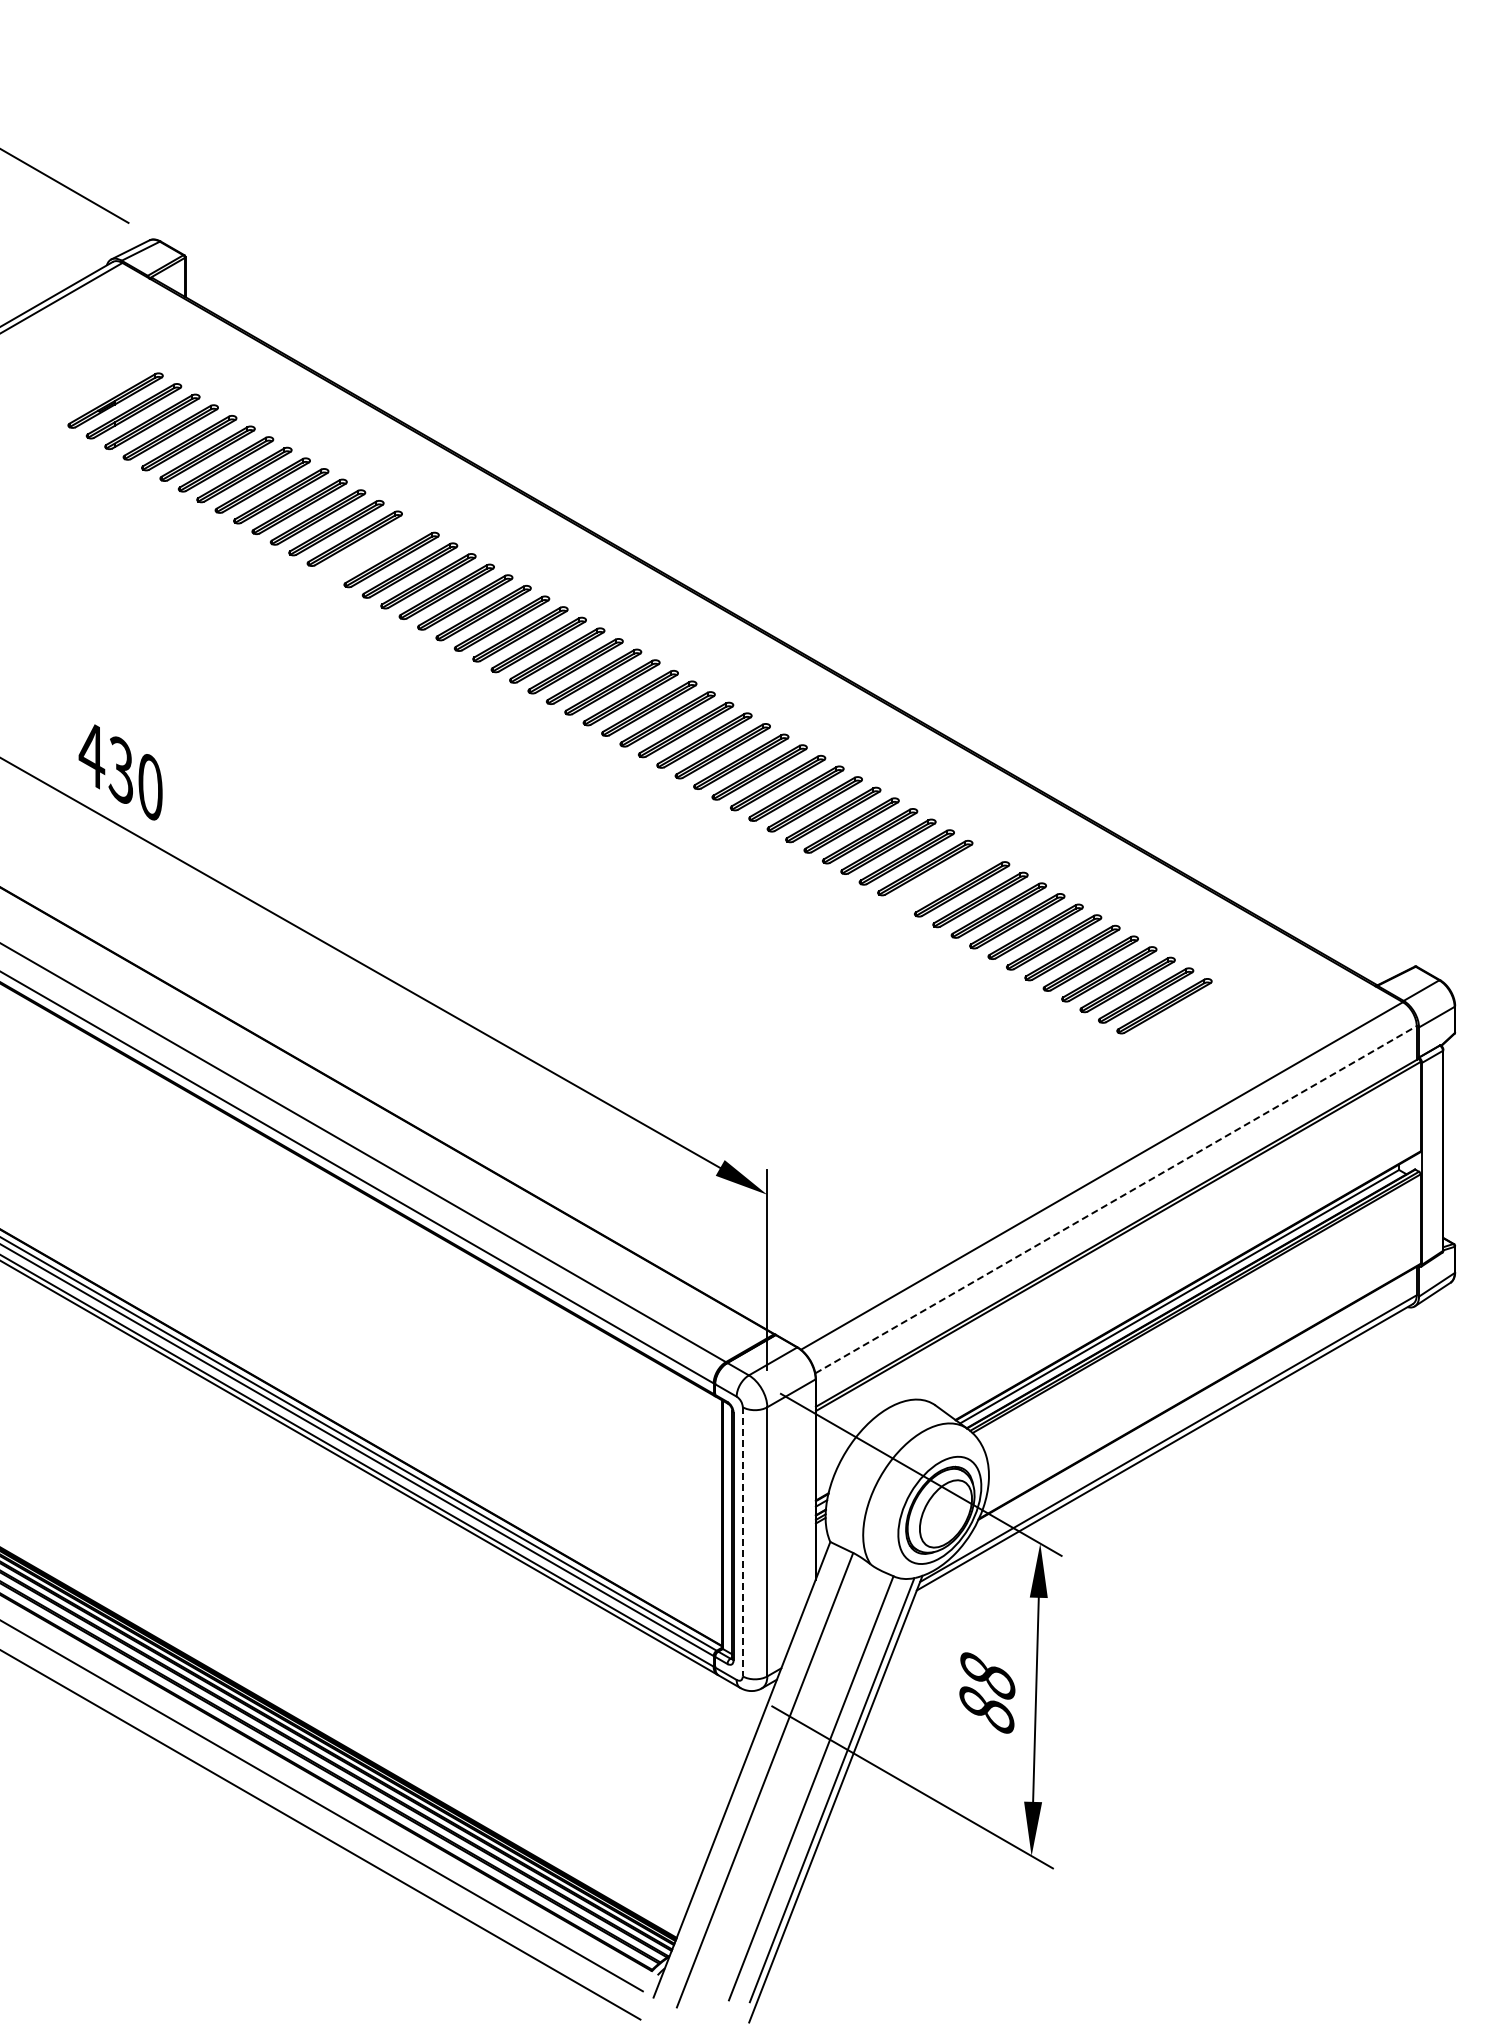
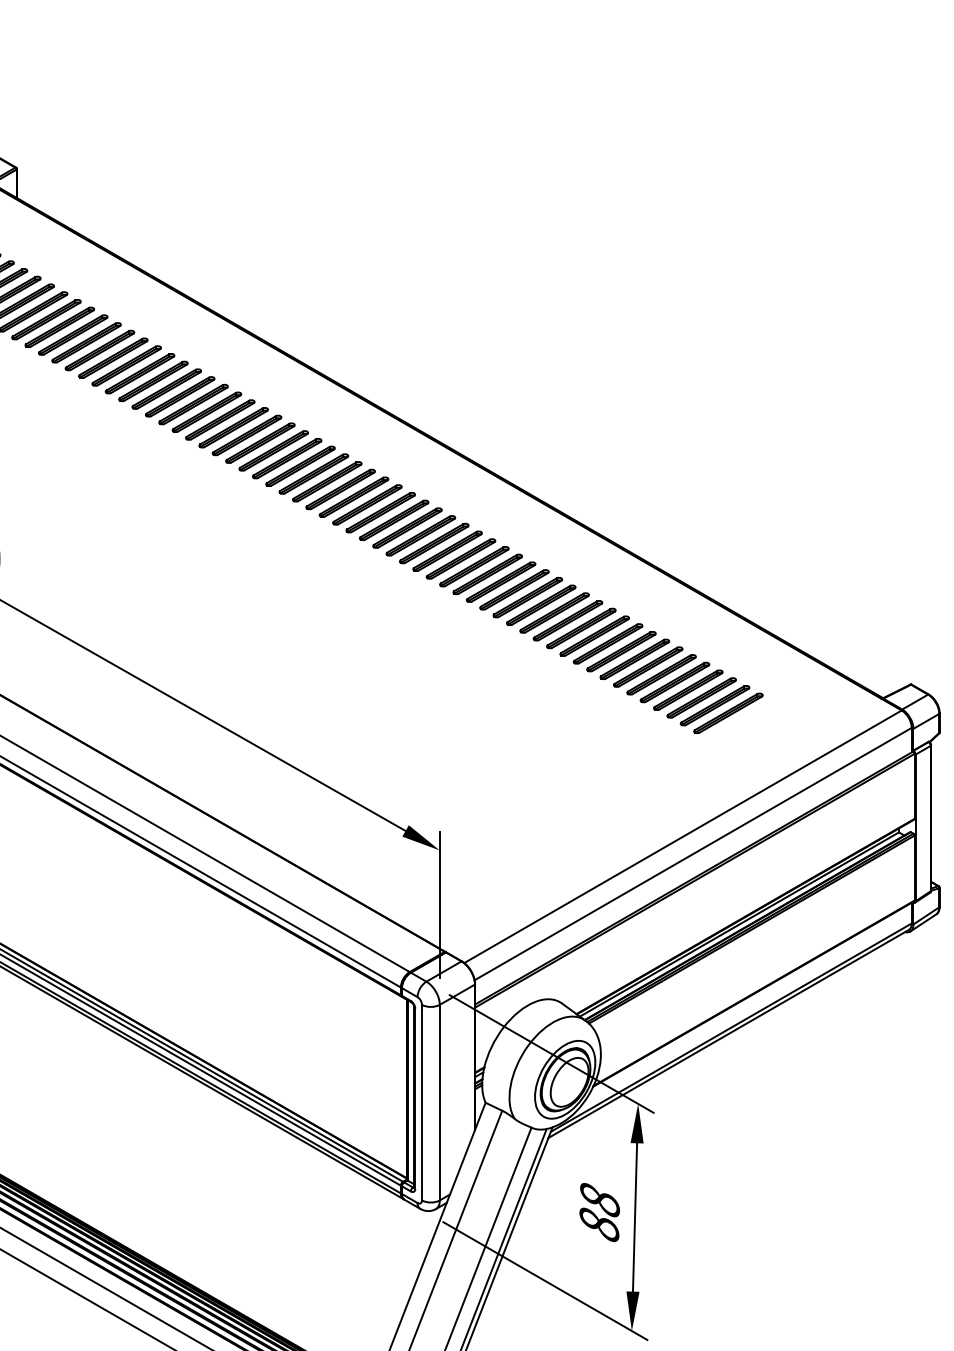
part: (373, 549) -> (153, 381), added
part: (943, 878) -> (567, 620), added
line: (1116, 1199) -> (693, 853), dashed -> solid
line: (742, 1541) -> (421, 1102), dashed -> solid

